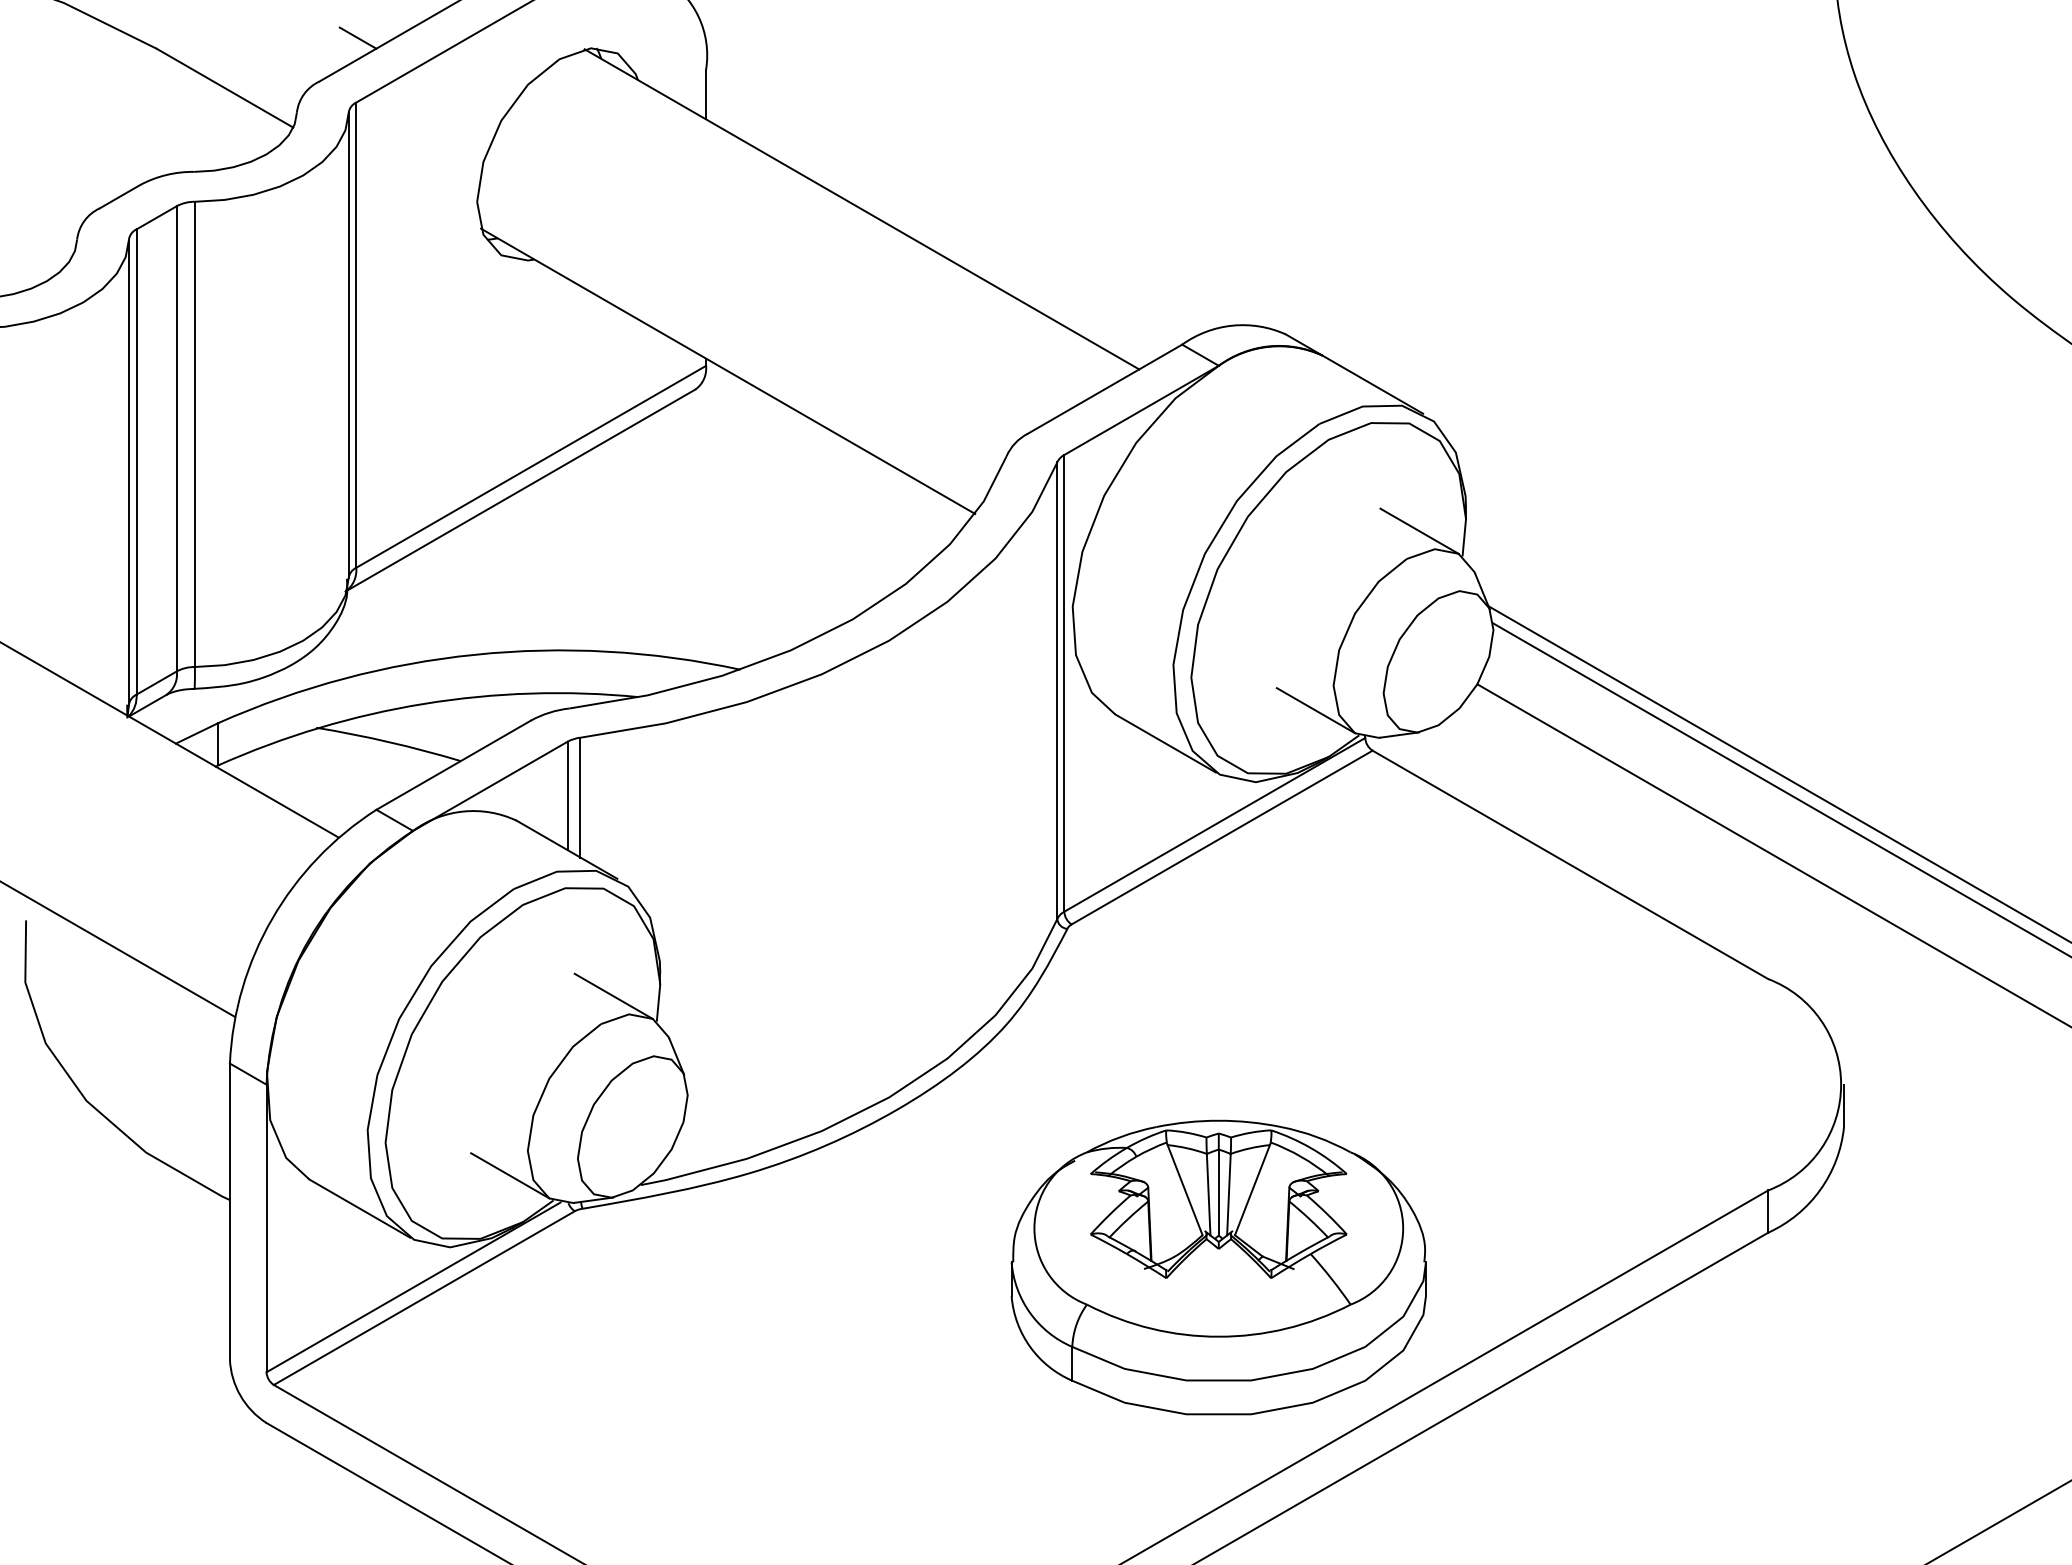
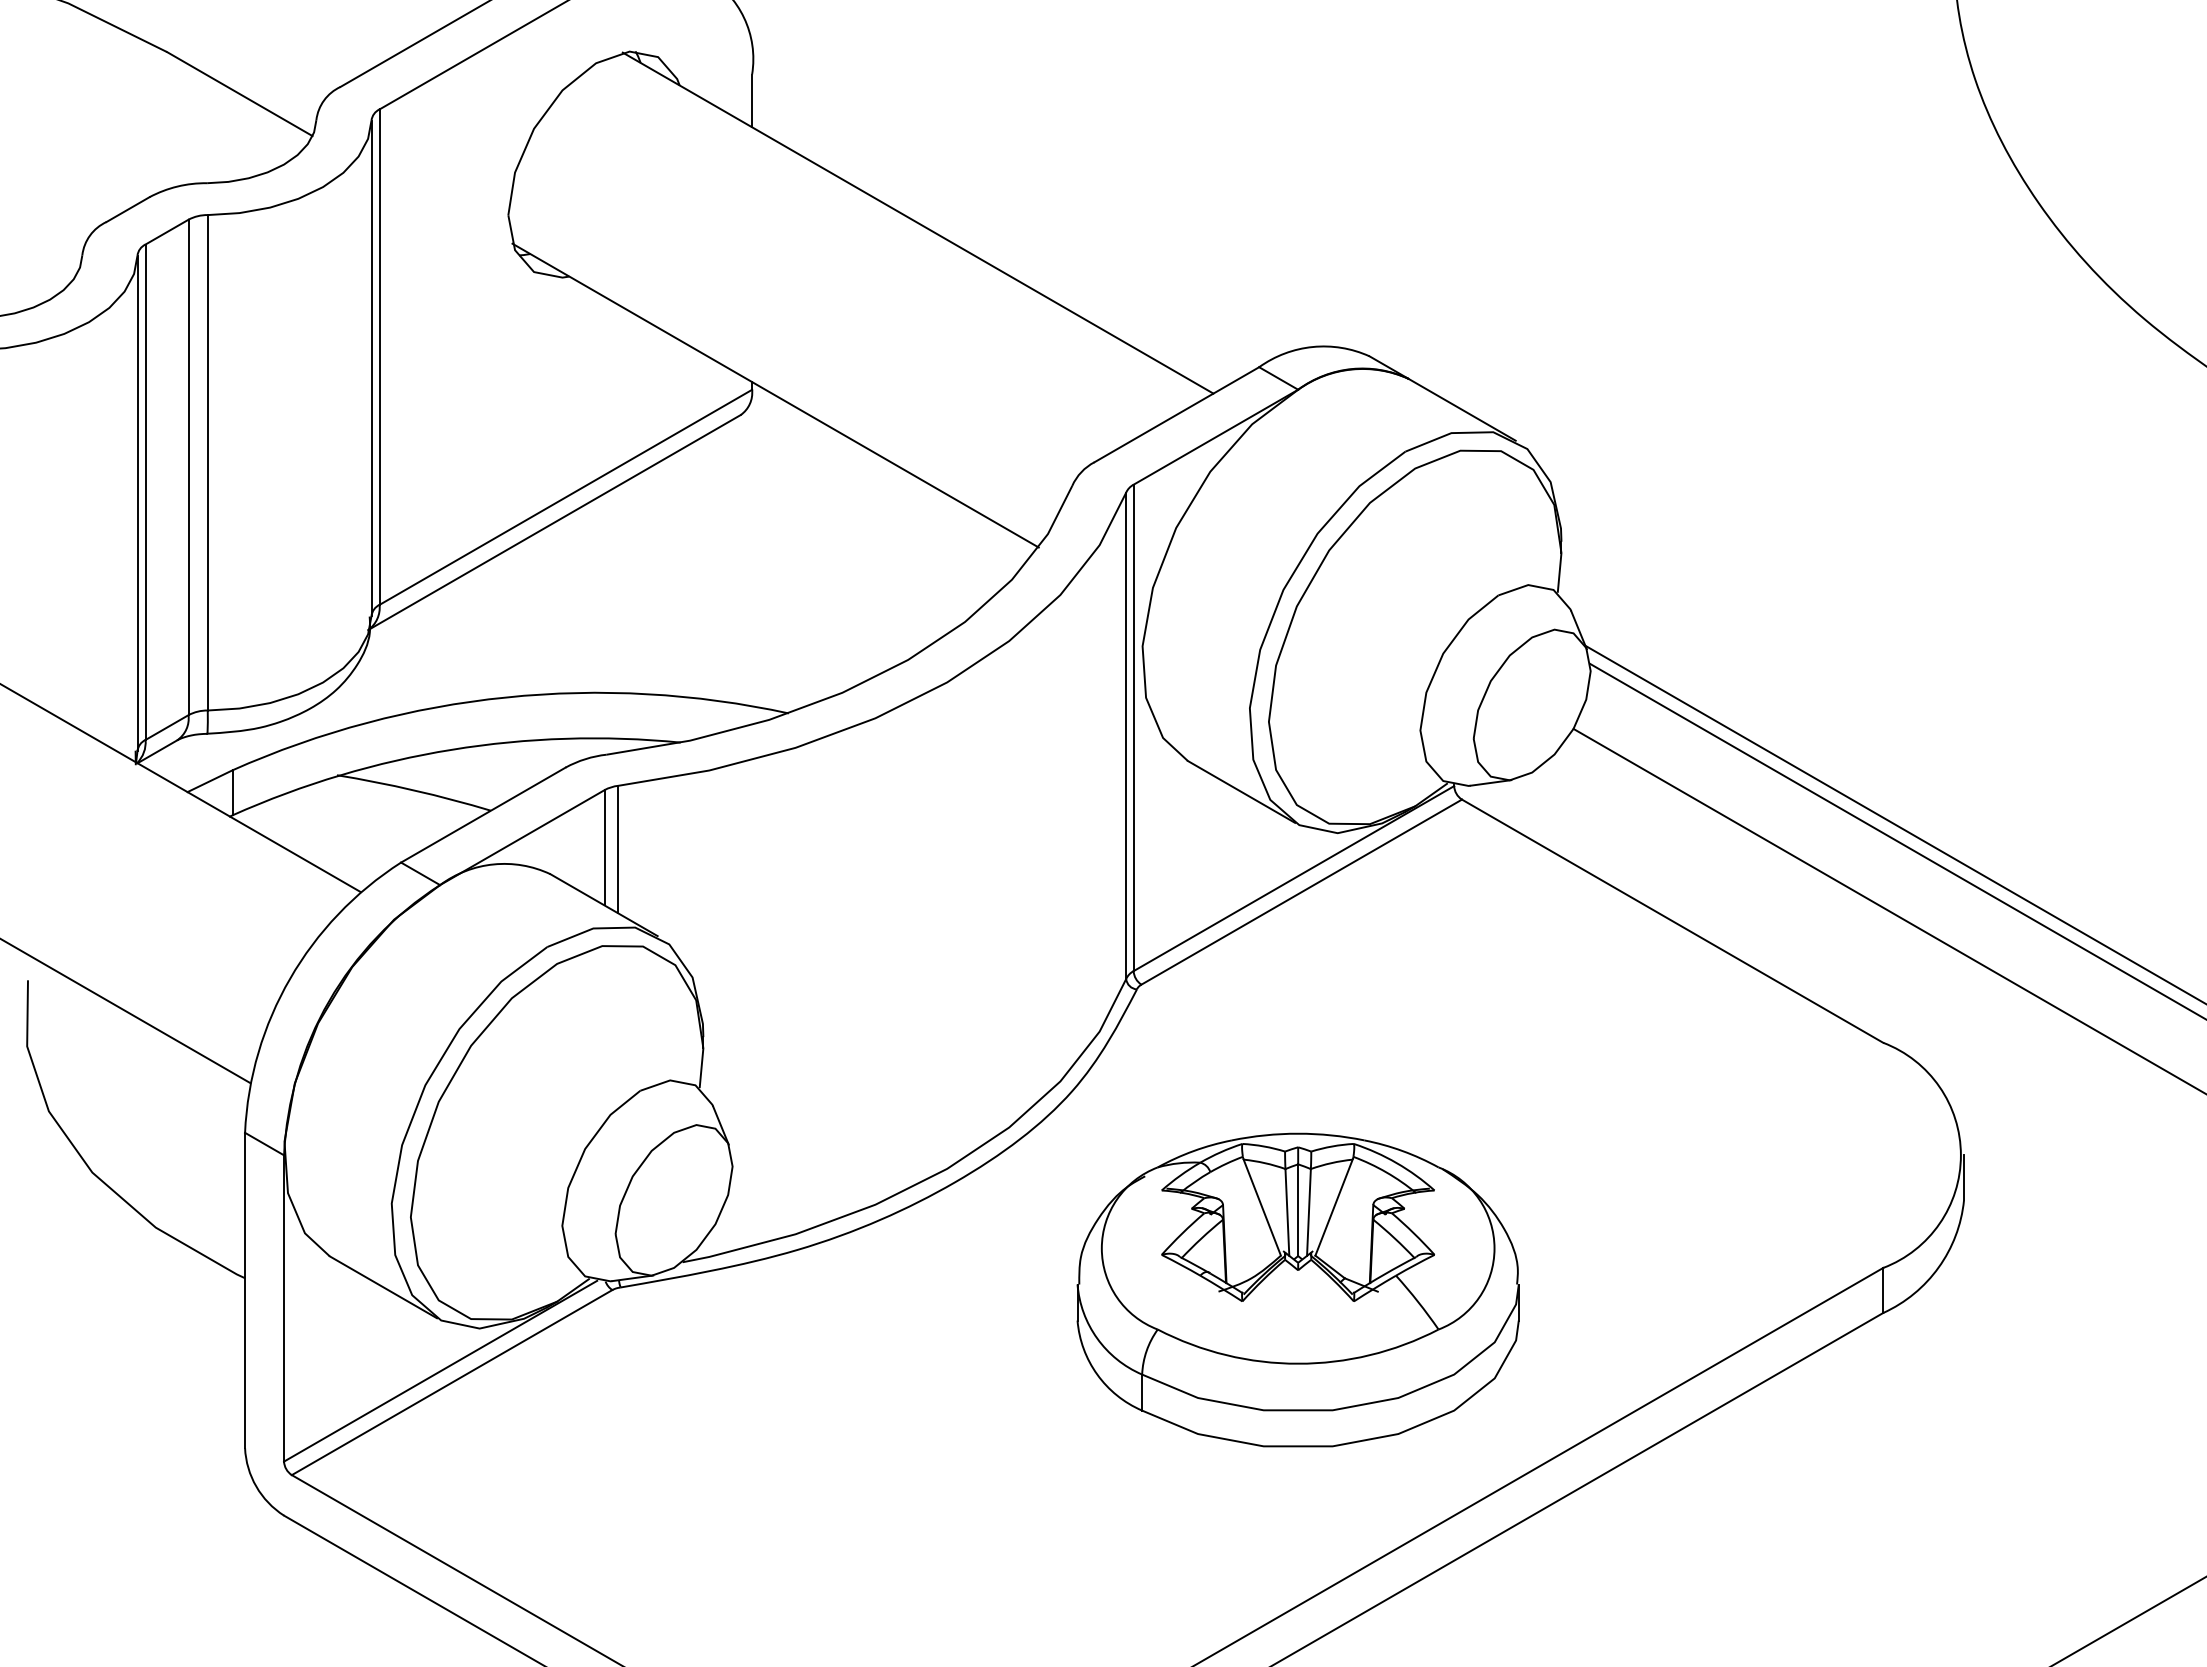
line: (358, 37) -> (381, 40), removed
line: (1419, 530) -> (1511, 565), removed
line: (1315, 710) -> (1401, 756), removed
line: (613, 996) -> (653, 1061), removed
line: (510, 1175) -> (543, 1252), removed
part: (1218, 1267) -> (1297, 1289), moved

